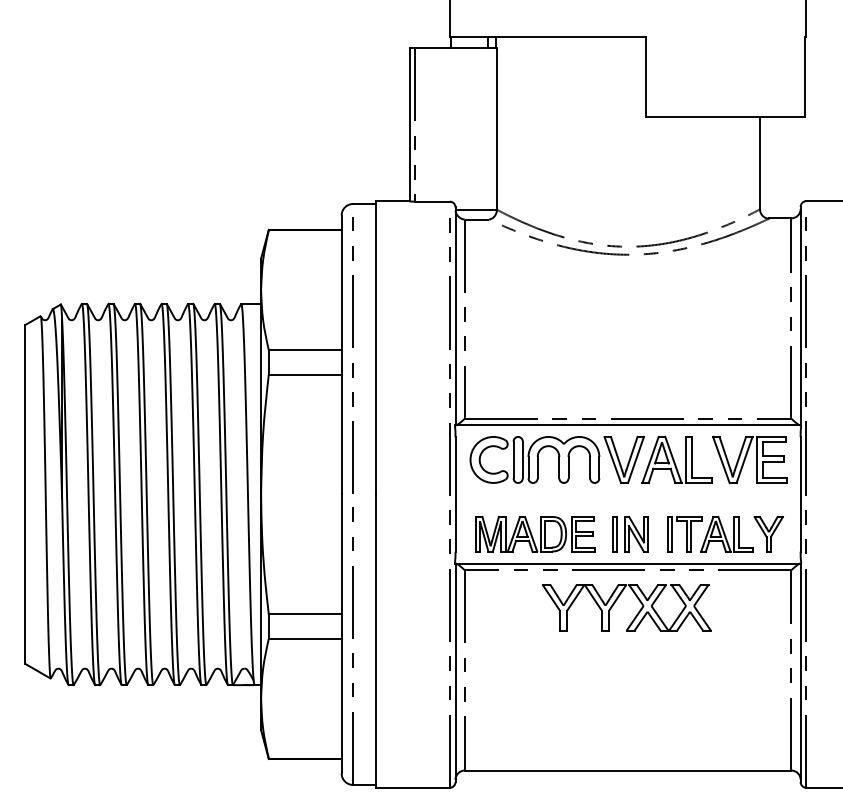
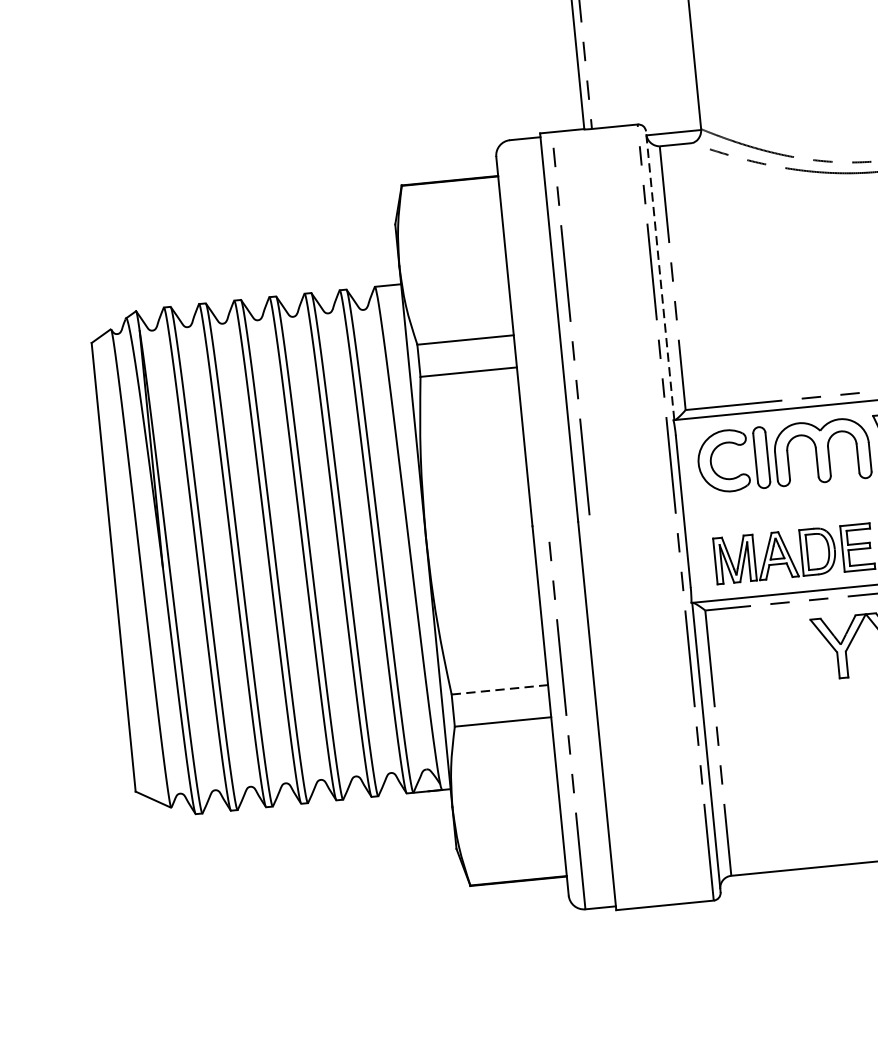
line: (455, 315) -> (660, 274), solid -> dashed
line: (352, 347) -> (569, 320), moved
line: (305, 614) -> (500, 689), solid -> dashed

